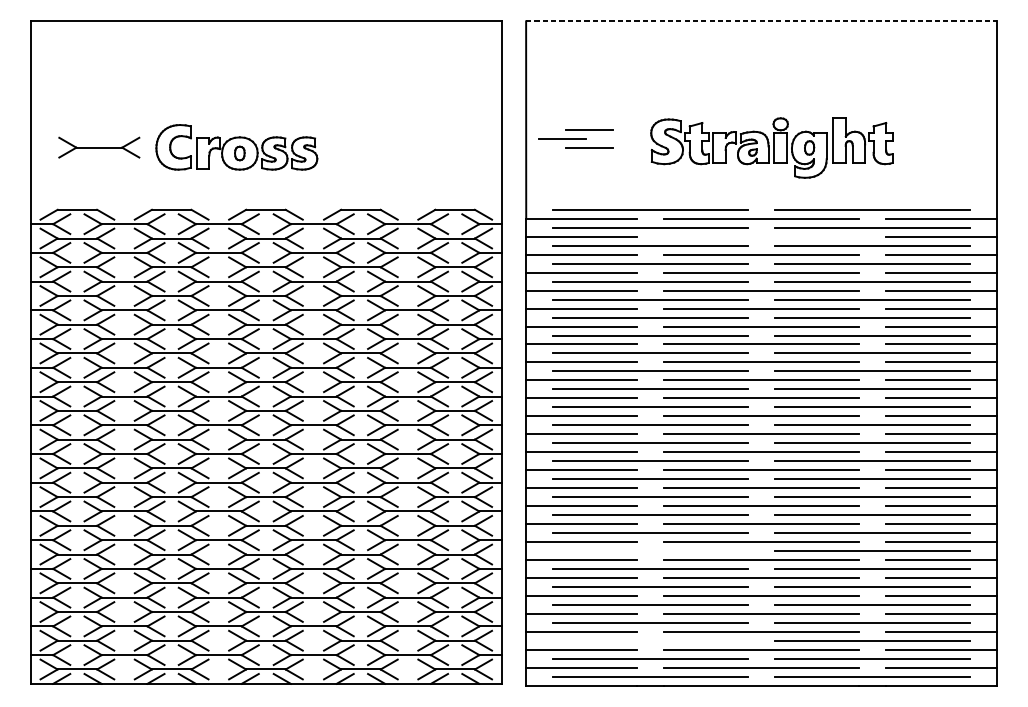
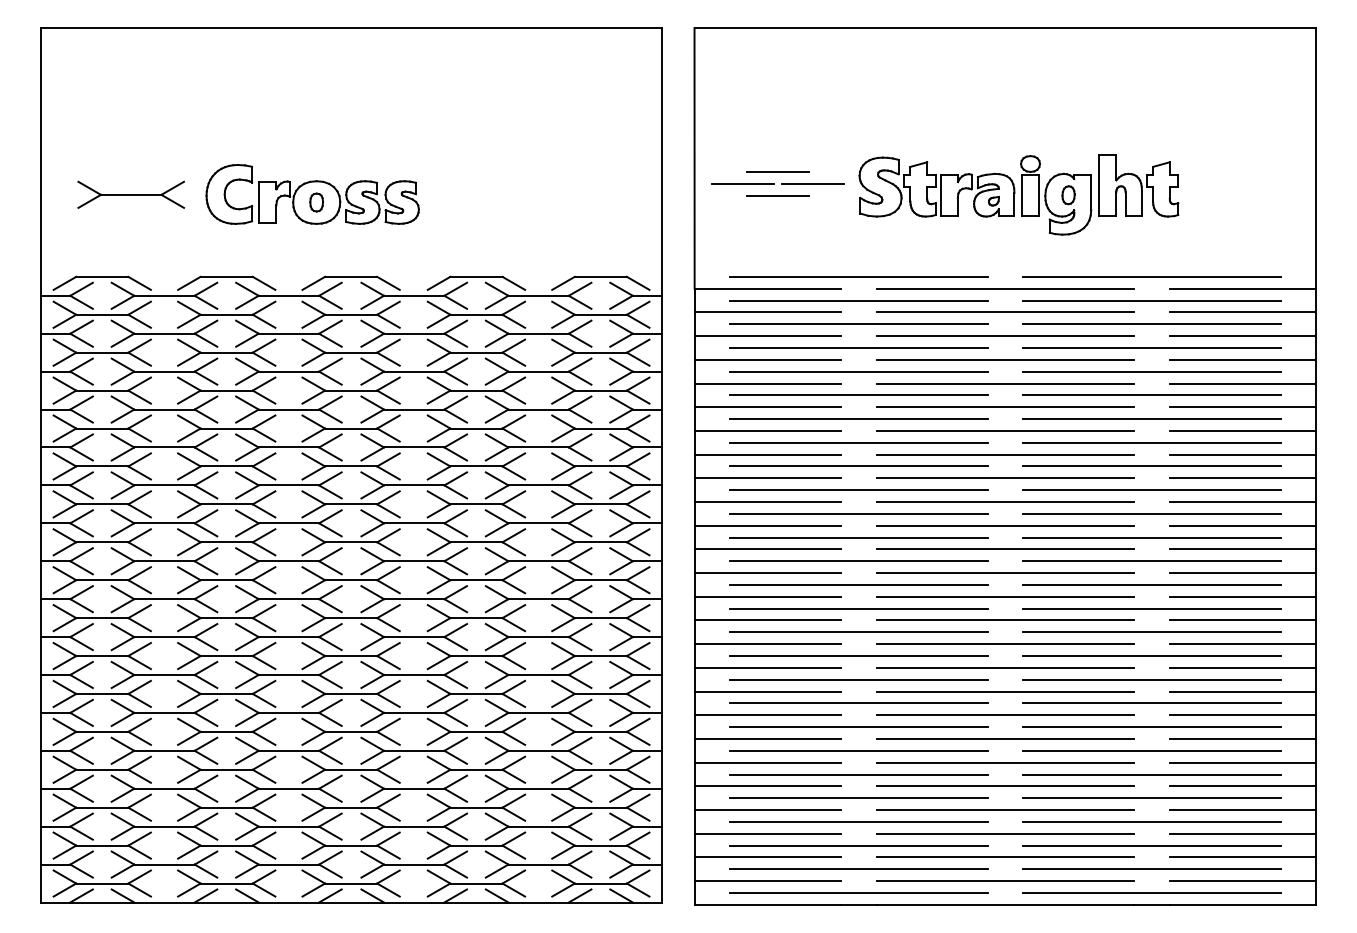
line: (761, 21) -> (1005, 28), dashed -> solid
line: (616, 139) -> (813, 184), added
line: (761, 236) -> (1005, 312), added
line: (650, 551) -> (858, 727), added
line: (650, 640) -> (858, 845), added

